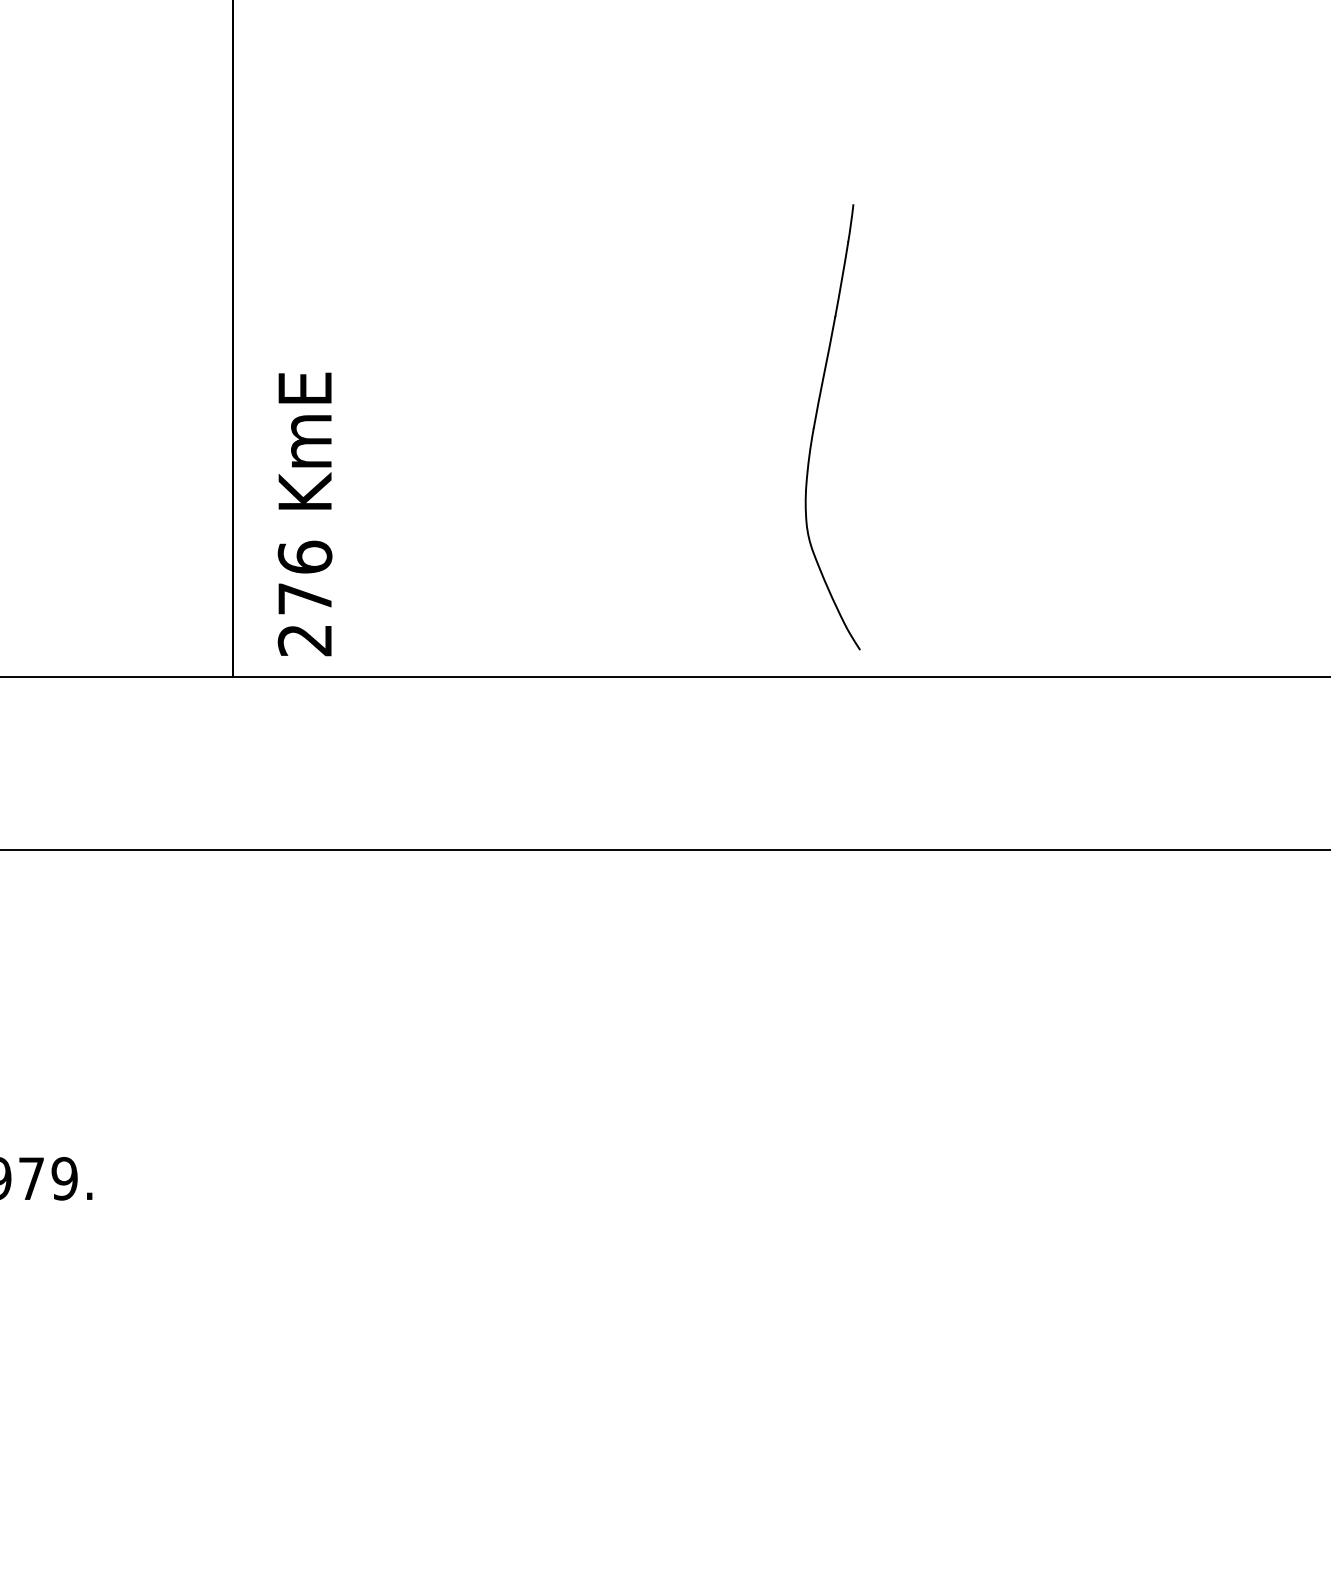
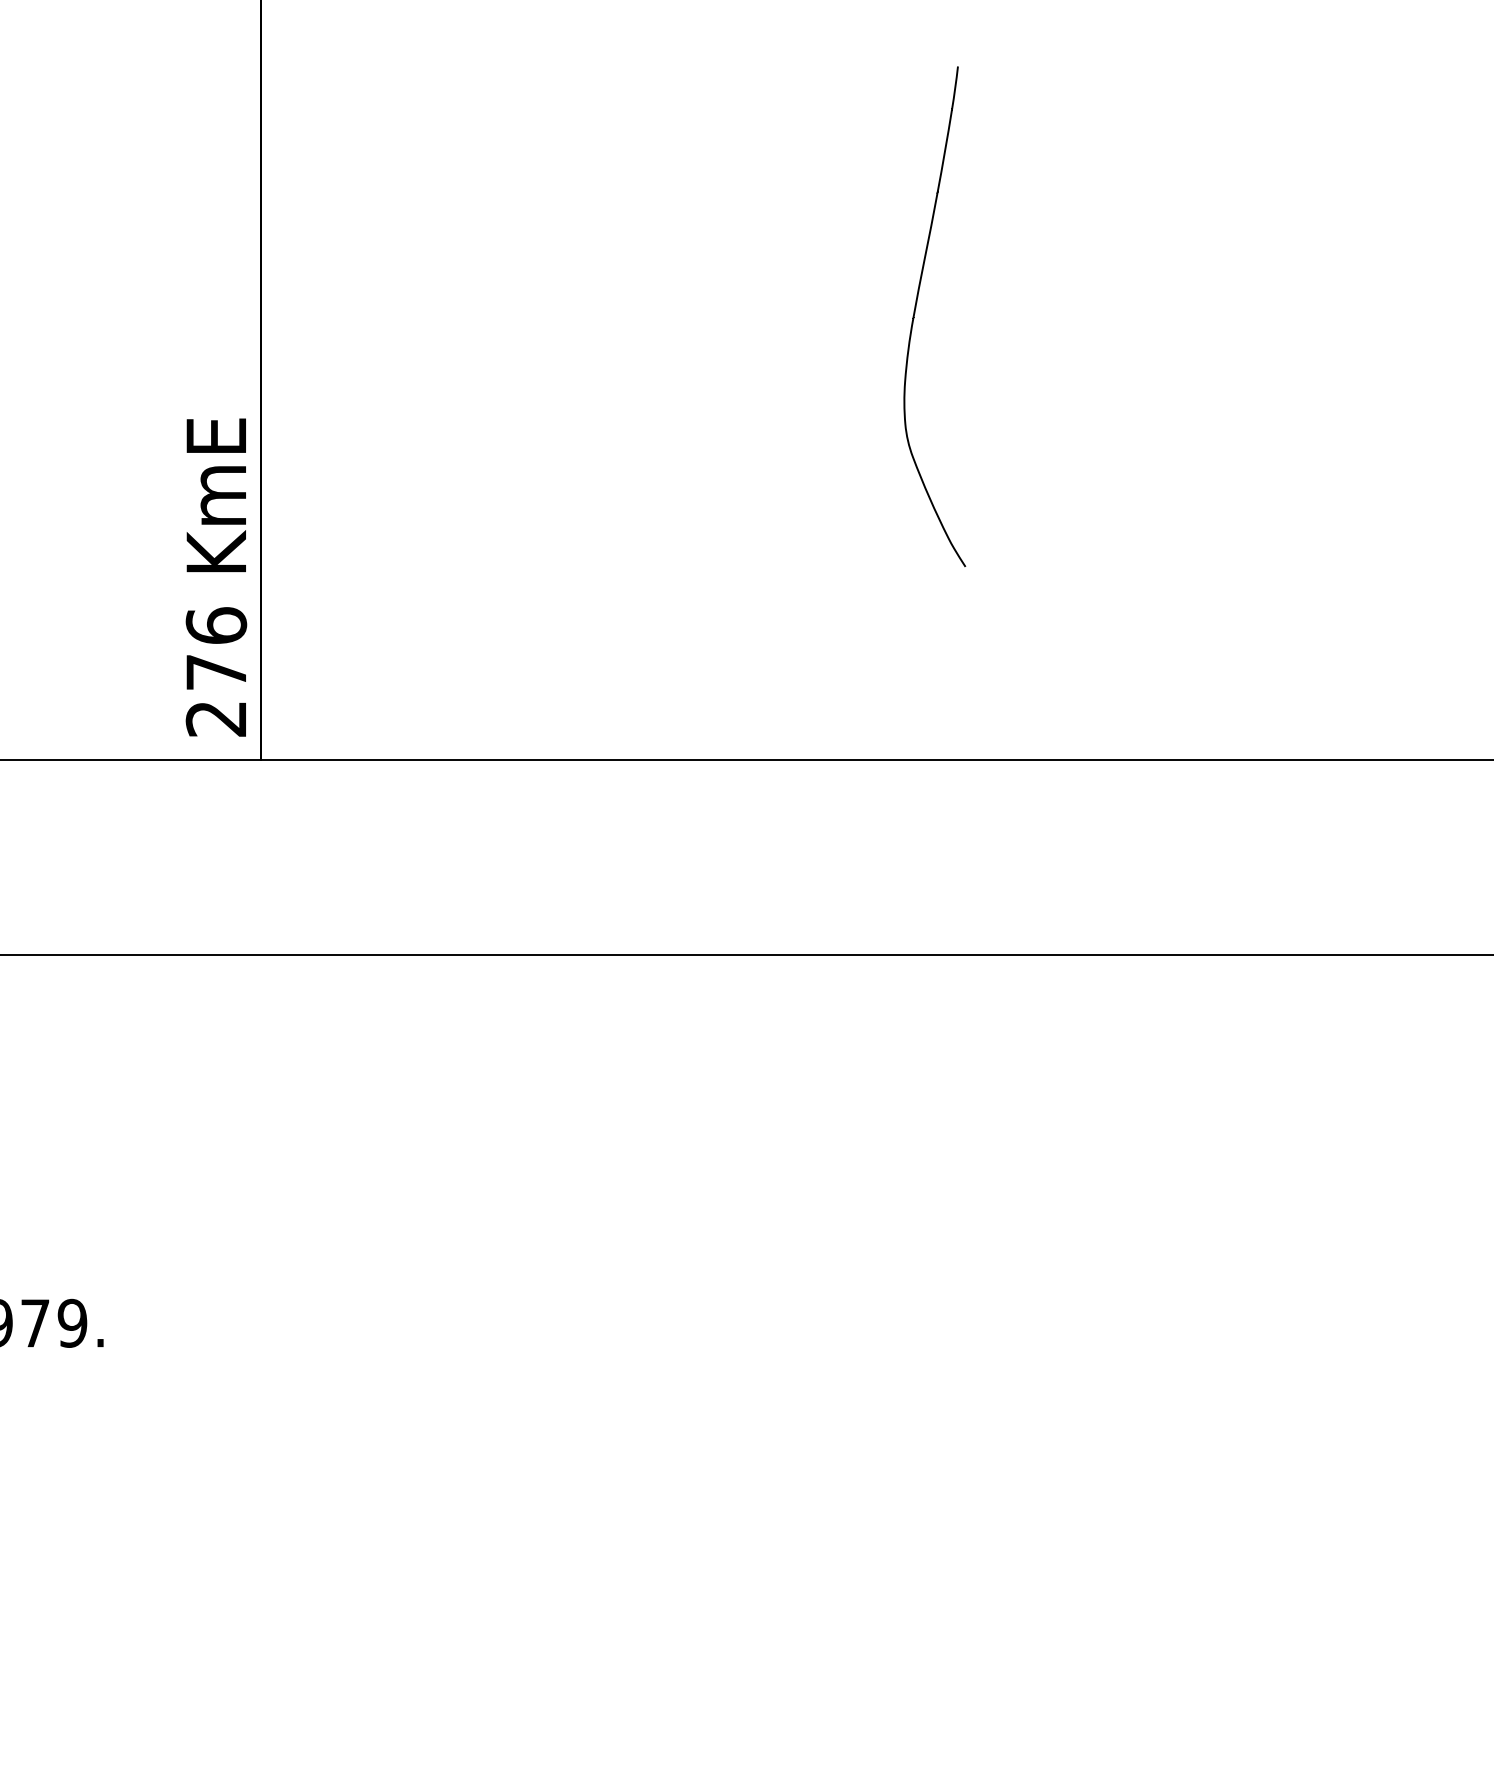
curve: (815, 424) -> (915, 313), moved
text: (305, 514) -> (216, 577), moved

